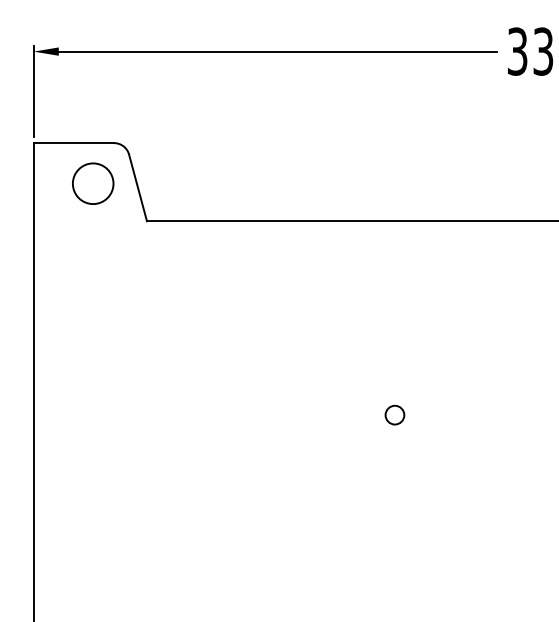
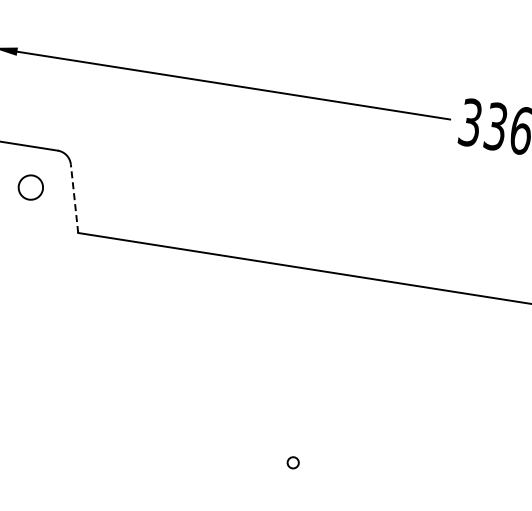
circle: (92, 183) -> (30, 187), size x0.6
line: (137, 187) -> (74, 198), solid -> dashed
circle: (394, 414) -> (292, 462), size x0.6

